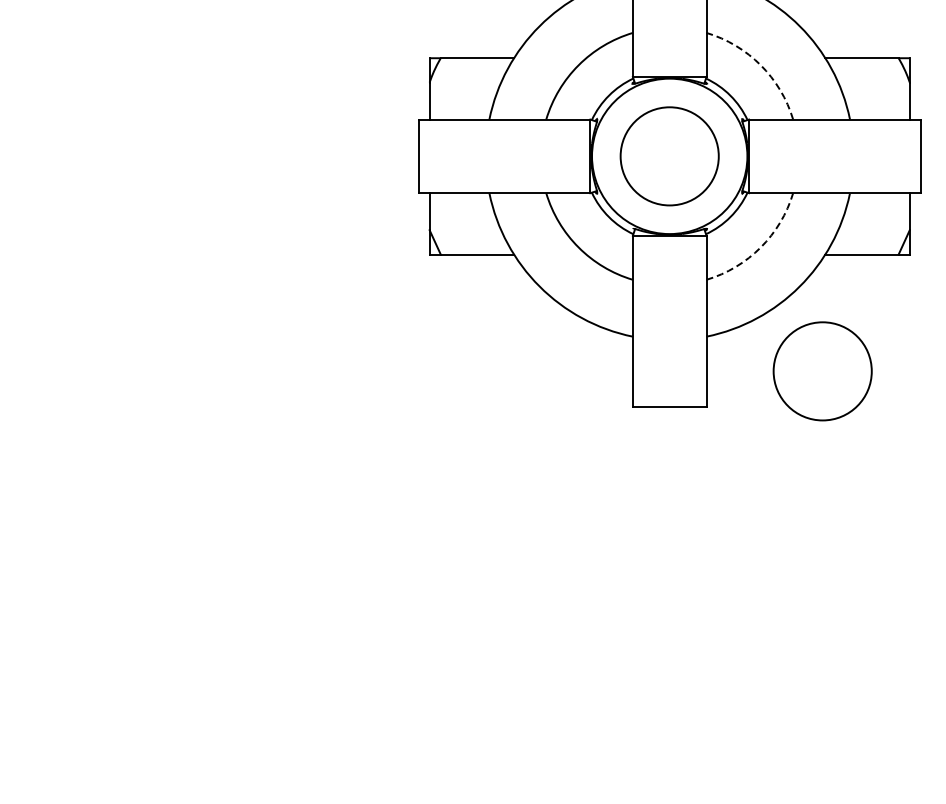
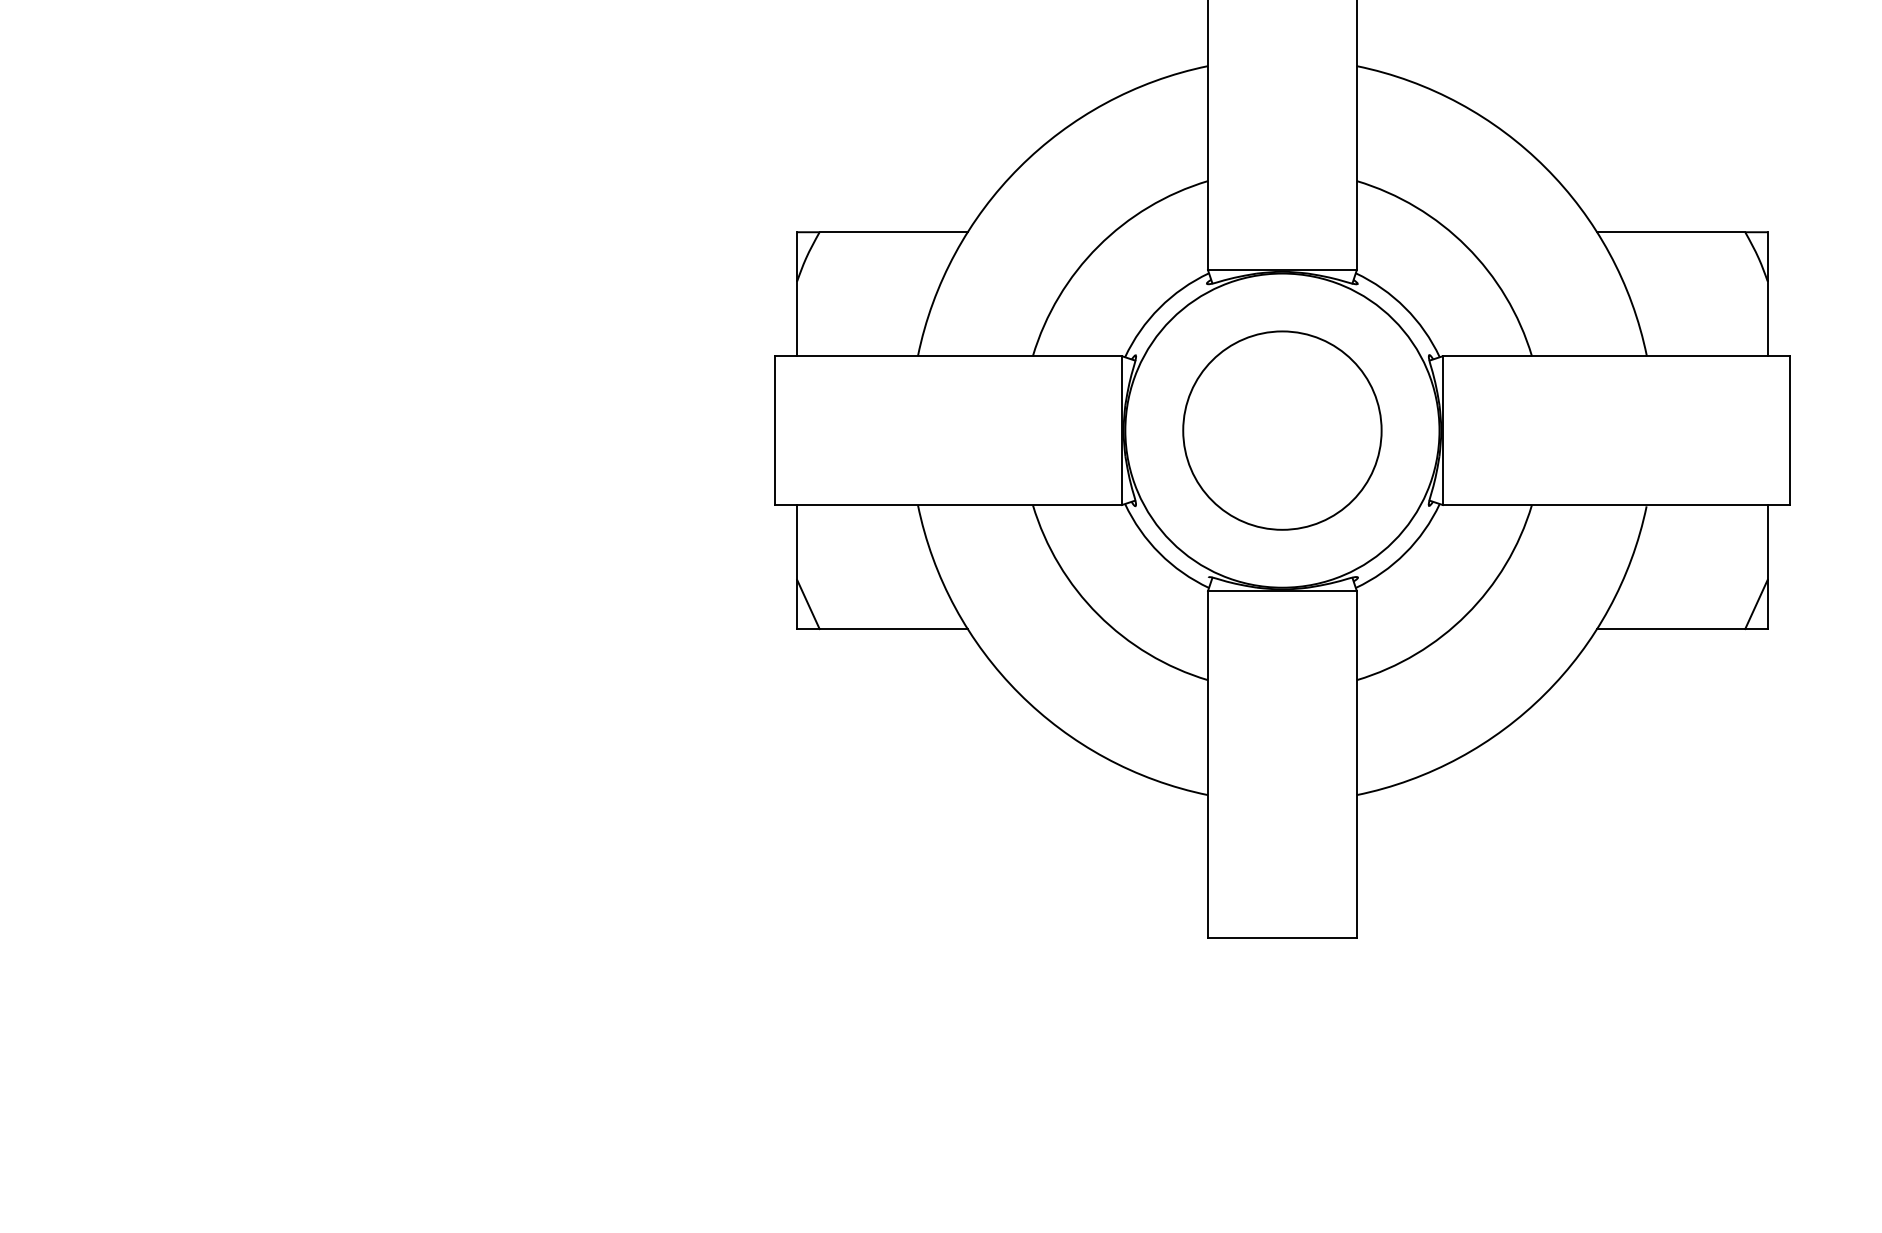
arc: (760, 65) -> (1465, 246), dashed -> solid
arc: (760, 247) -> (1465, 614), dashed -> solid
circle: (822, 371) -> (1591, 865), removed

